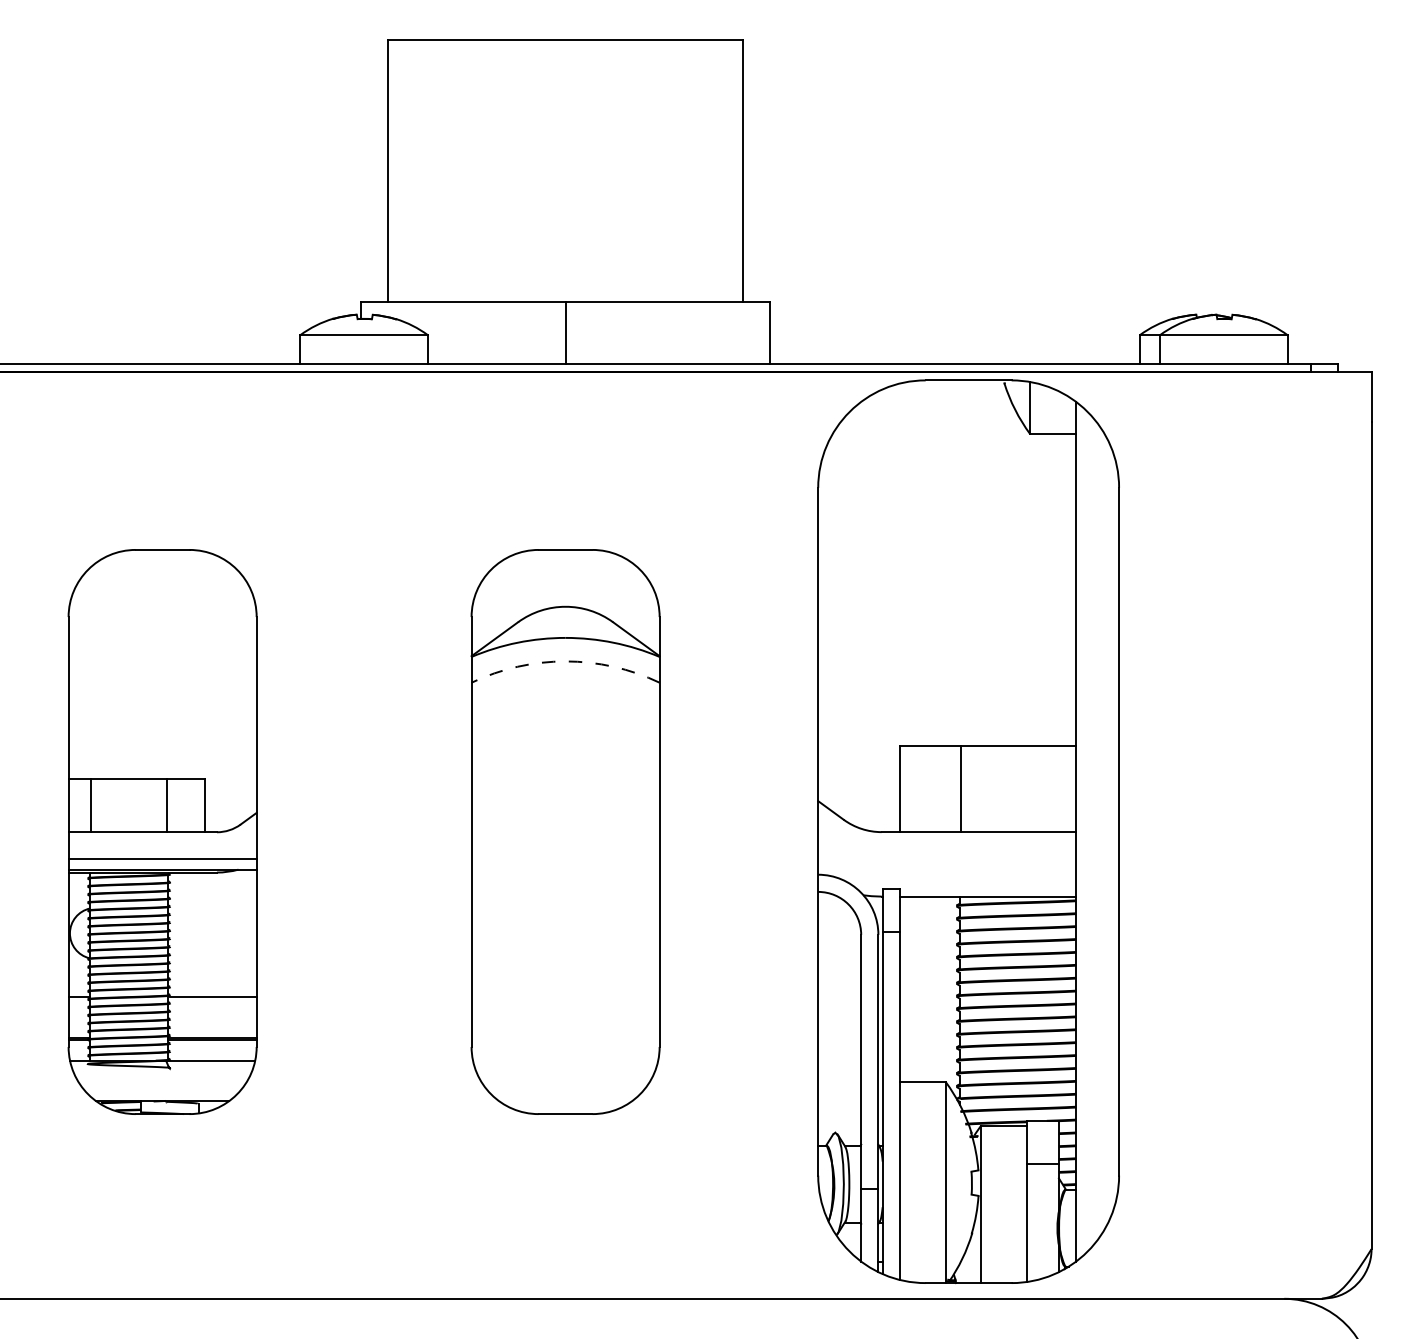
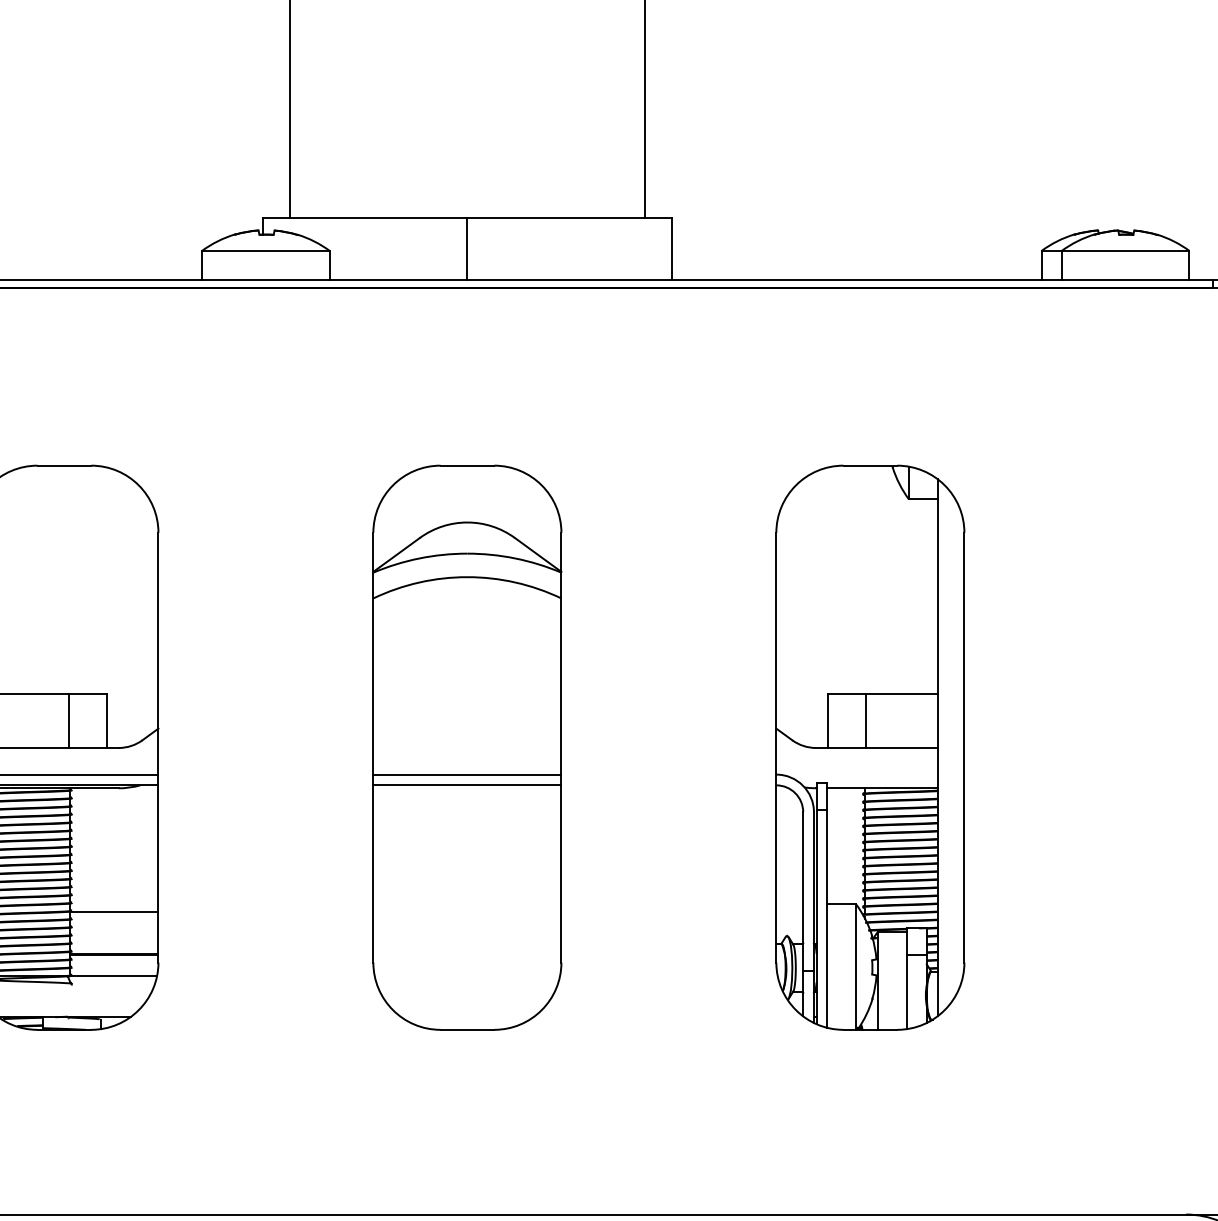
arc: (565, 661) -> (467, 577), dashed -> solid
part: (968, 832) -> (870, 748), size x0.62
line: (565, 858) -> (467, 774), added
line: (565, 869) -> (467, 785), added

